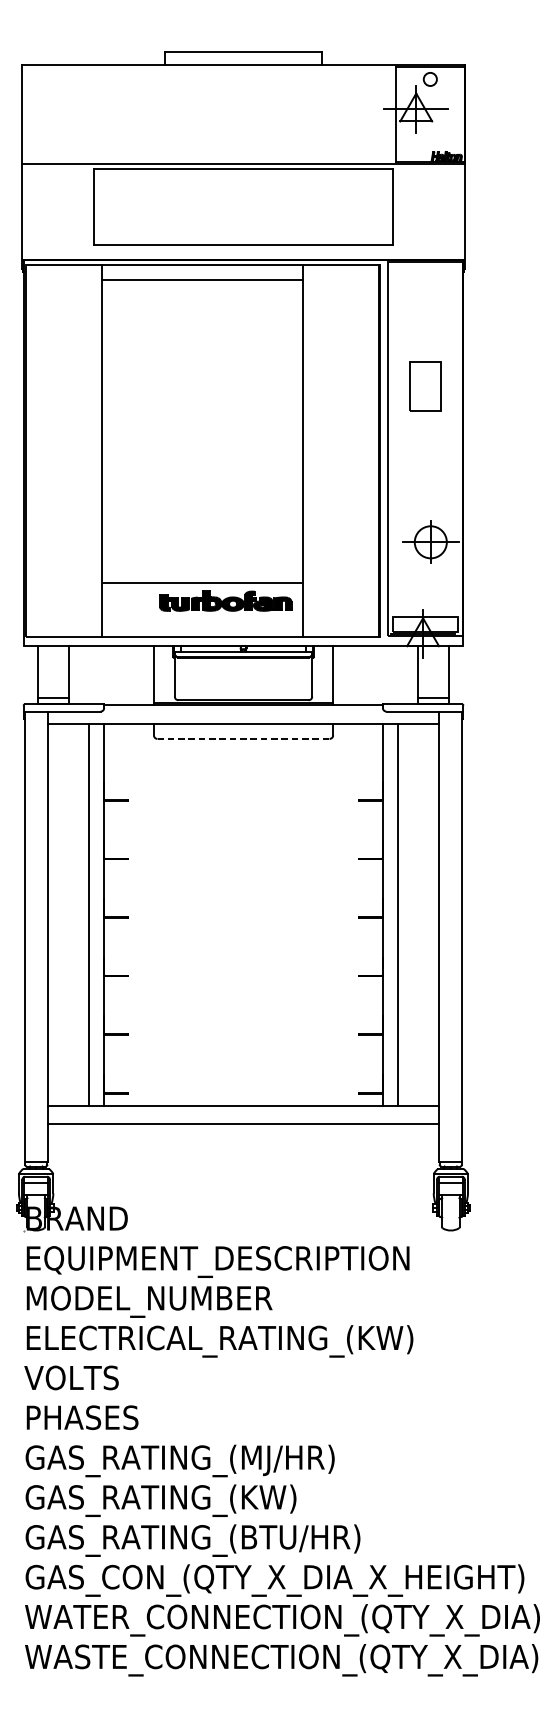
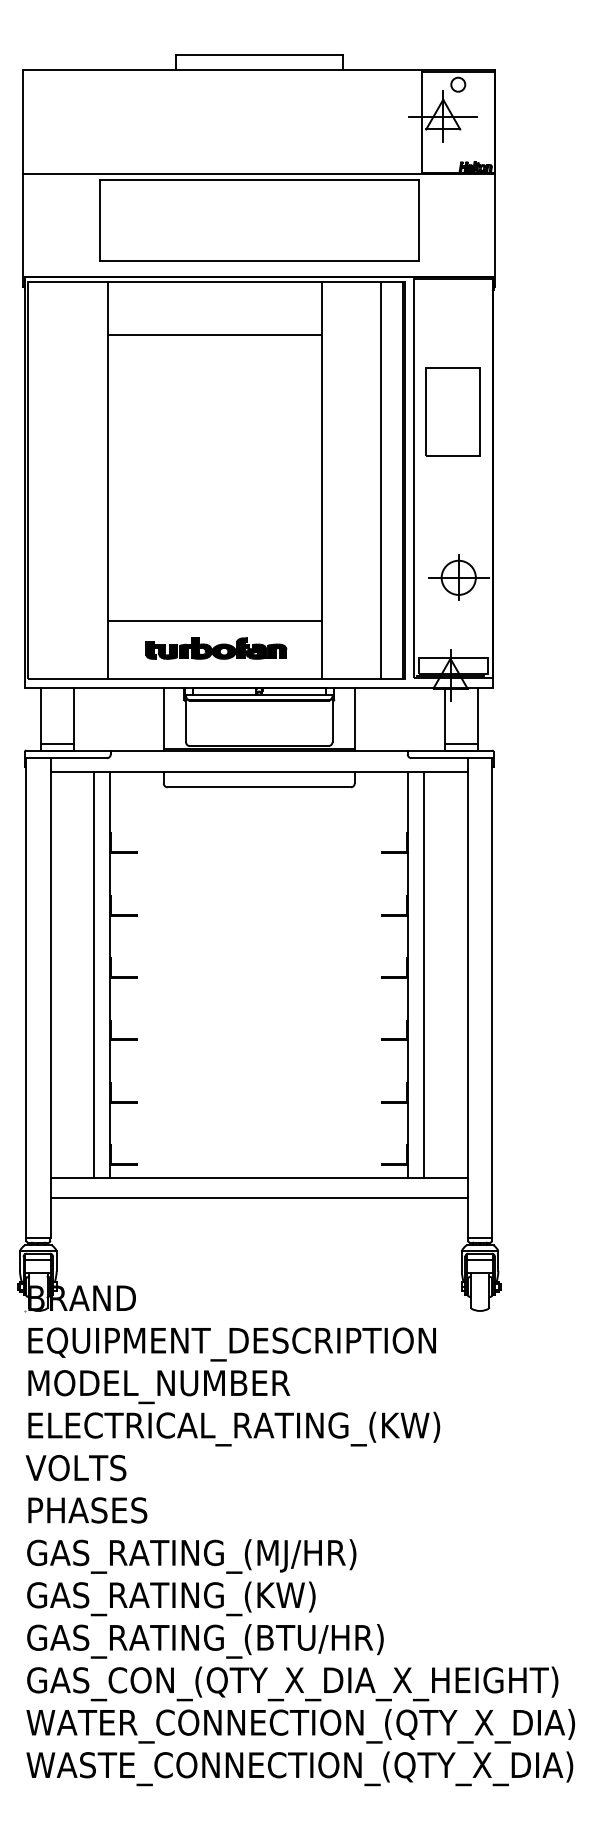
line: (202, 280) -> (215, 334), moved
part: (424, 386) -> (452, 411), size x1.67
line: (357, 450) -> (380, 480), added
part: (225, 601) -> (216, 648), moved
line: (243, 739) -> (259, 787), dashed -> solid

